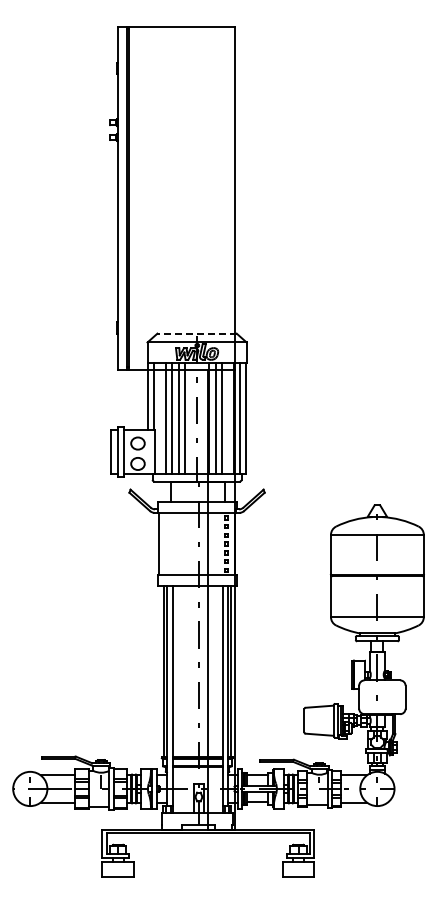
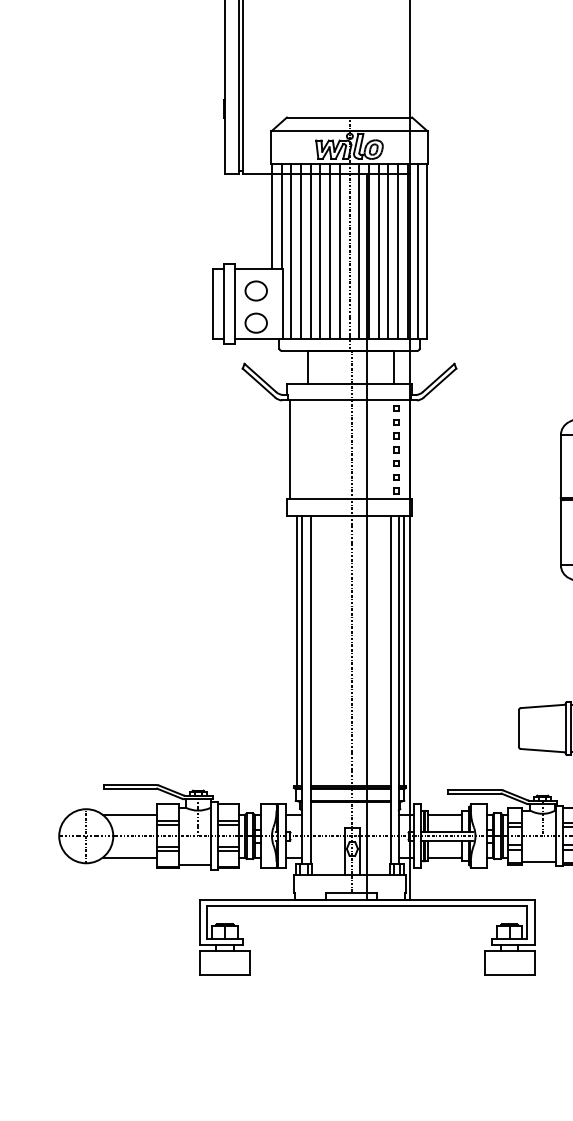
line: (197, 333) -> (350, 117), dashed -> solid
line: (160, 418) -> (291, 251), added
line: (190, 418) -> (339, 251), added
line: (203, 418) -> (359, 251), added
line: (227, 418) -> (397, 251), added

